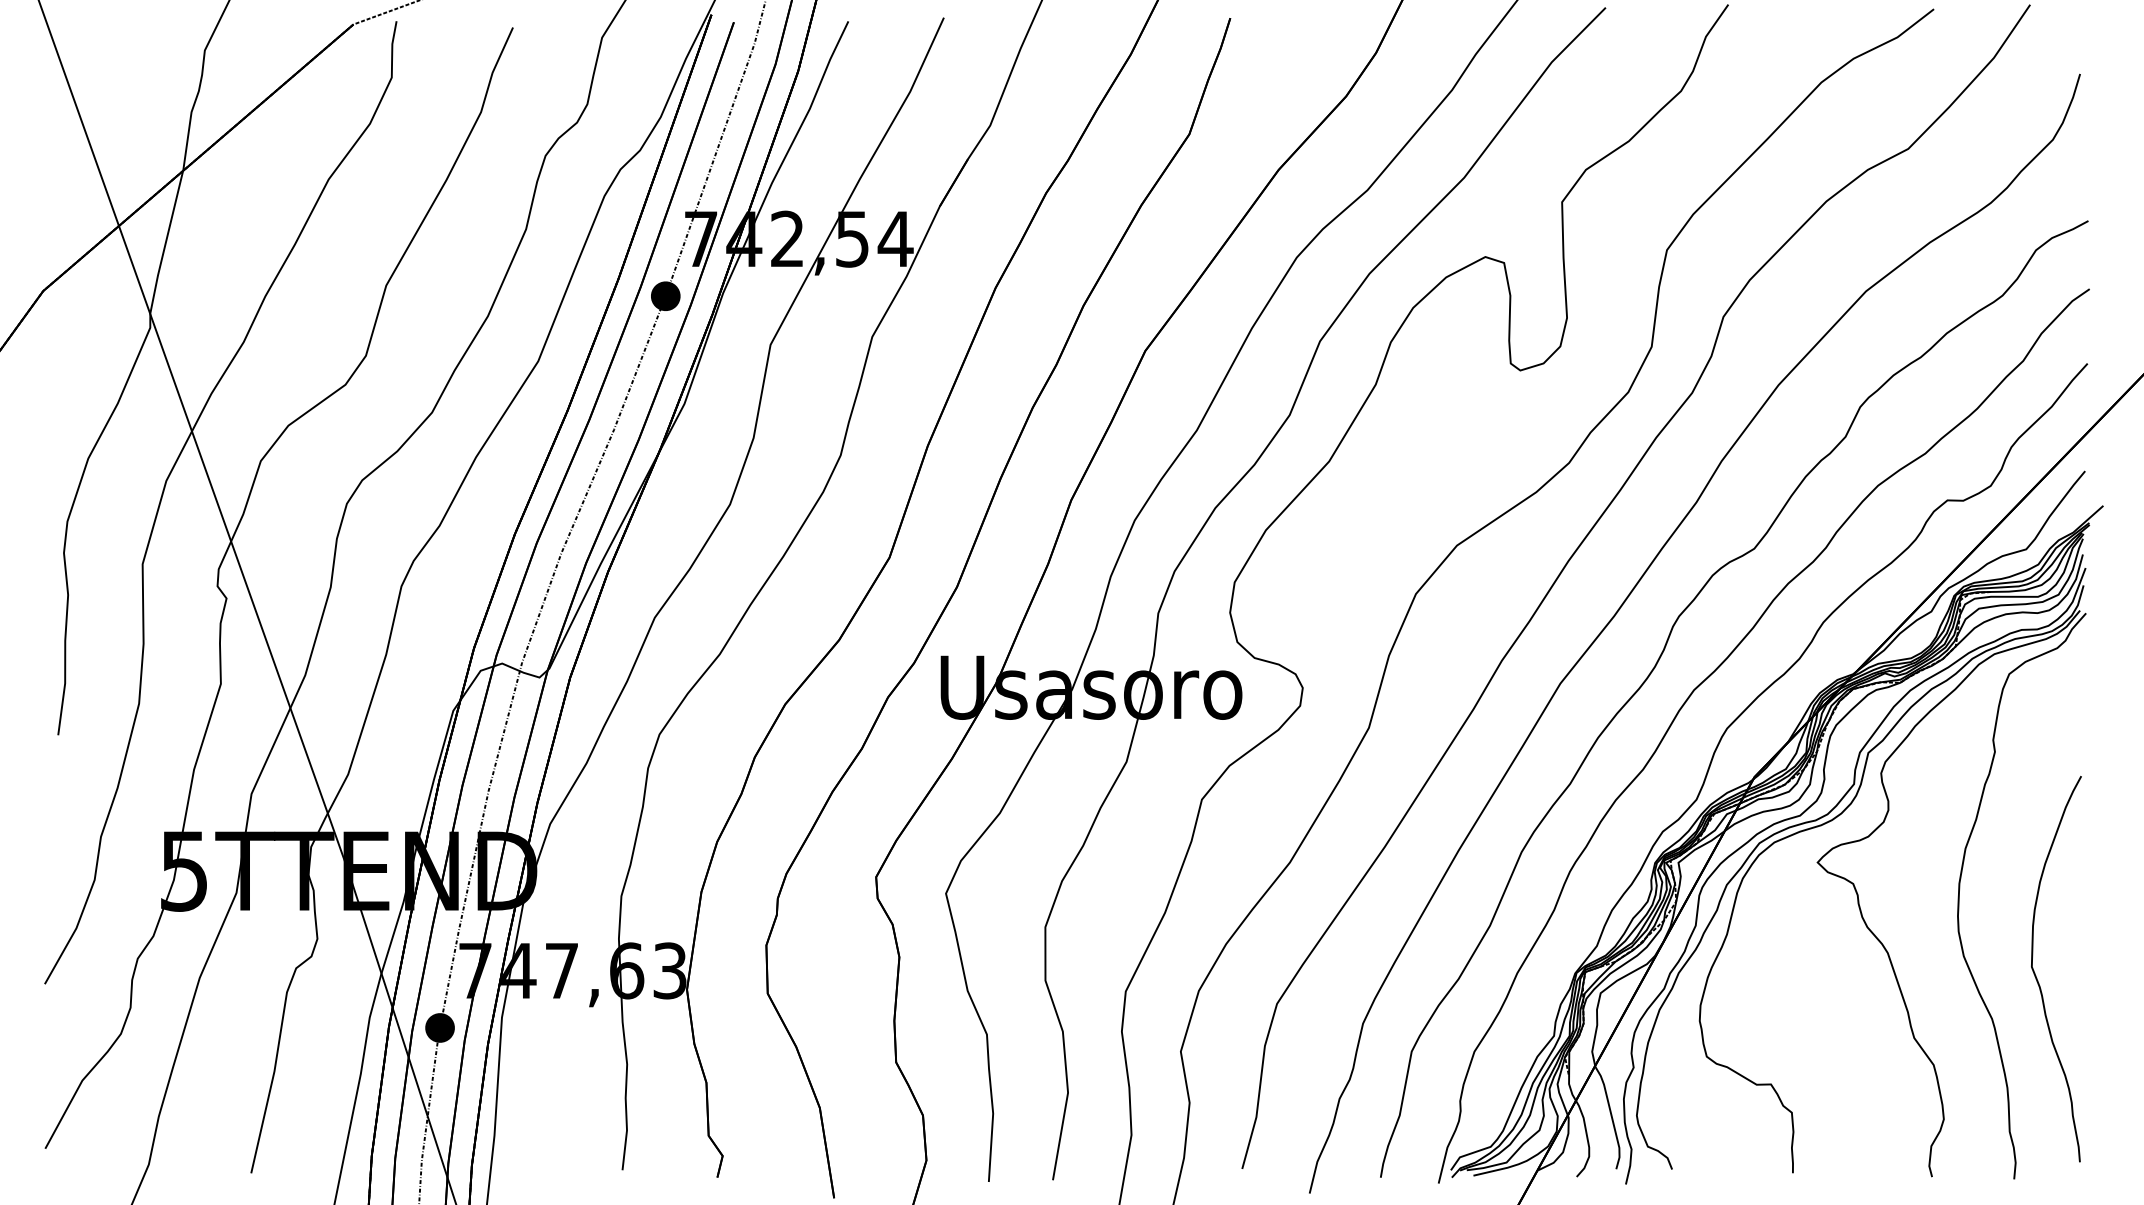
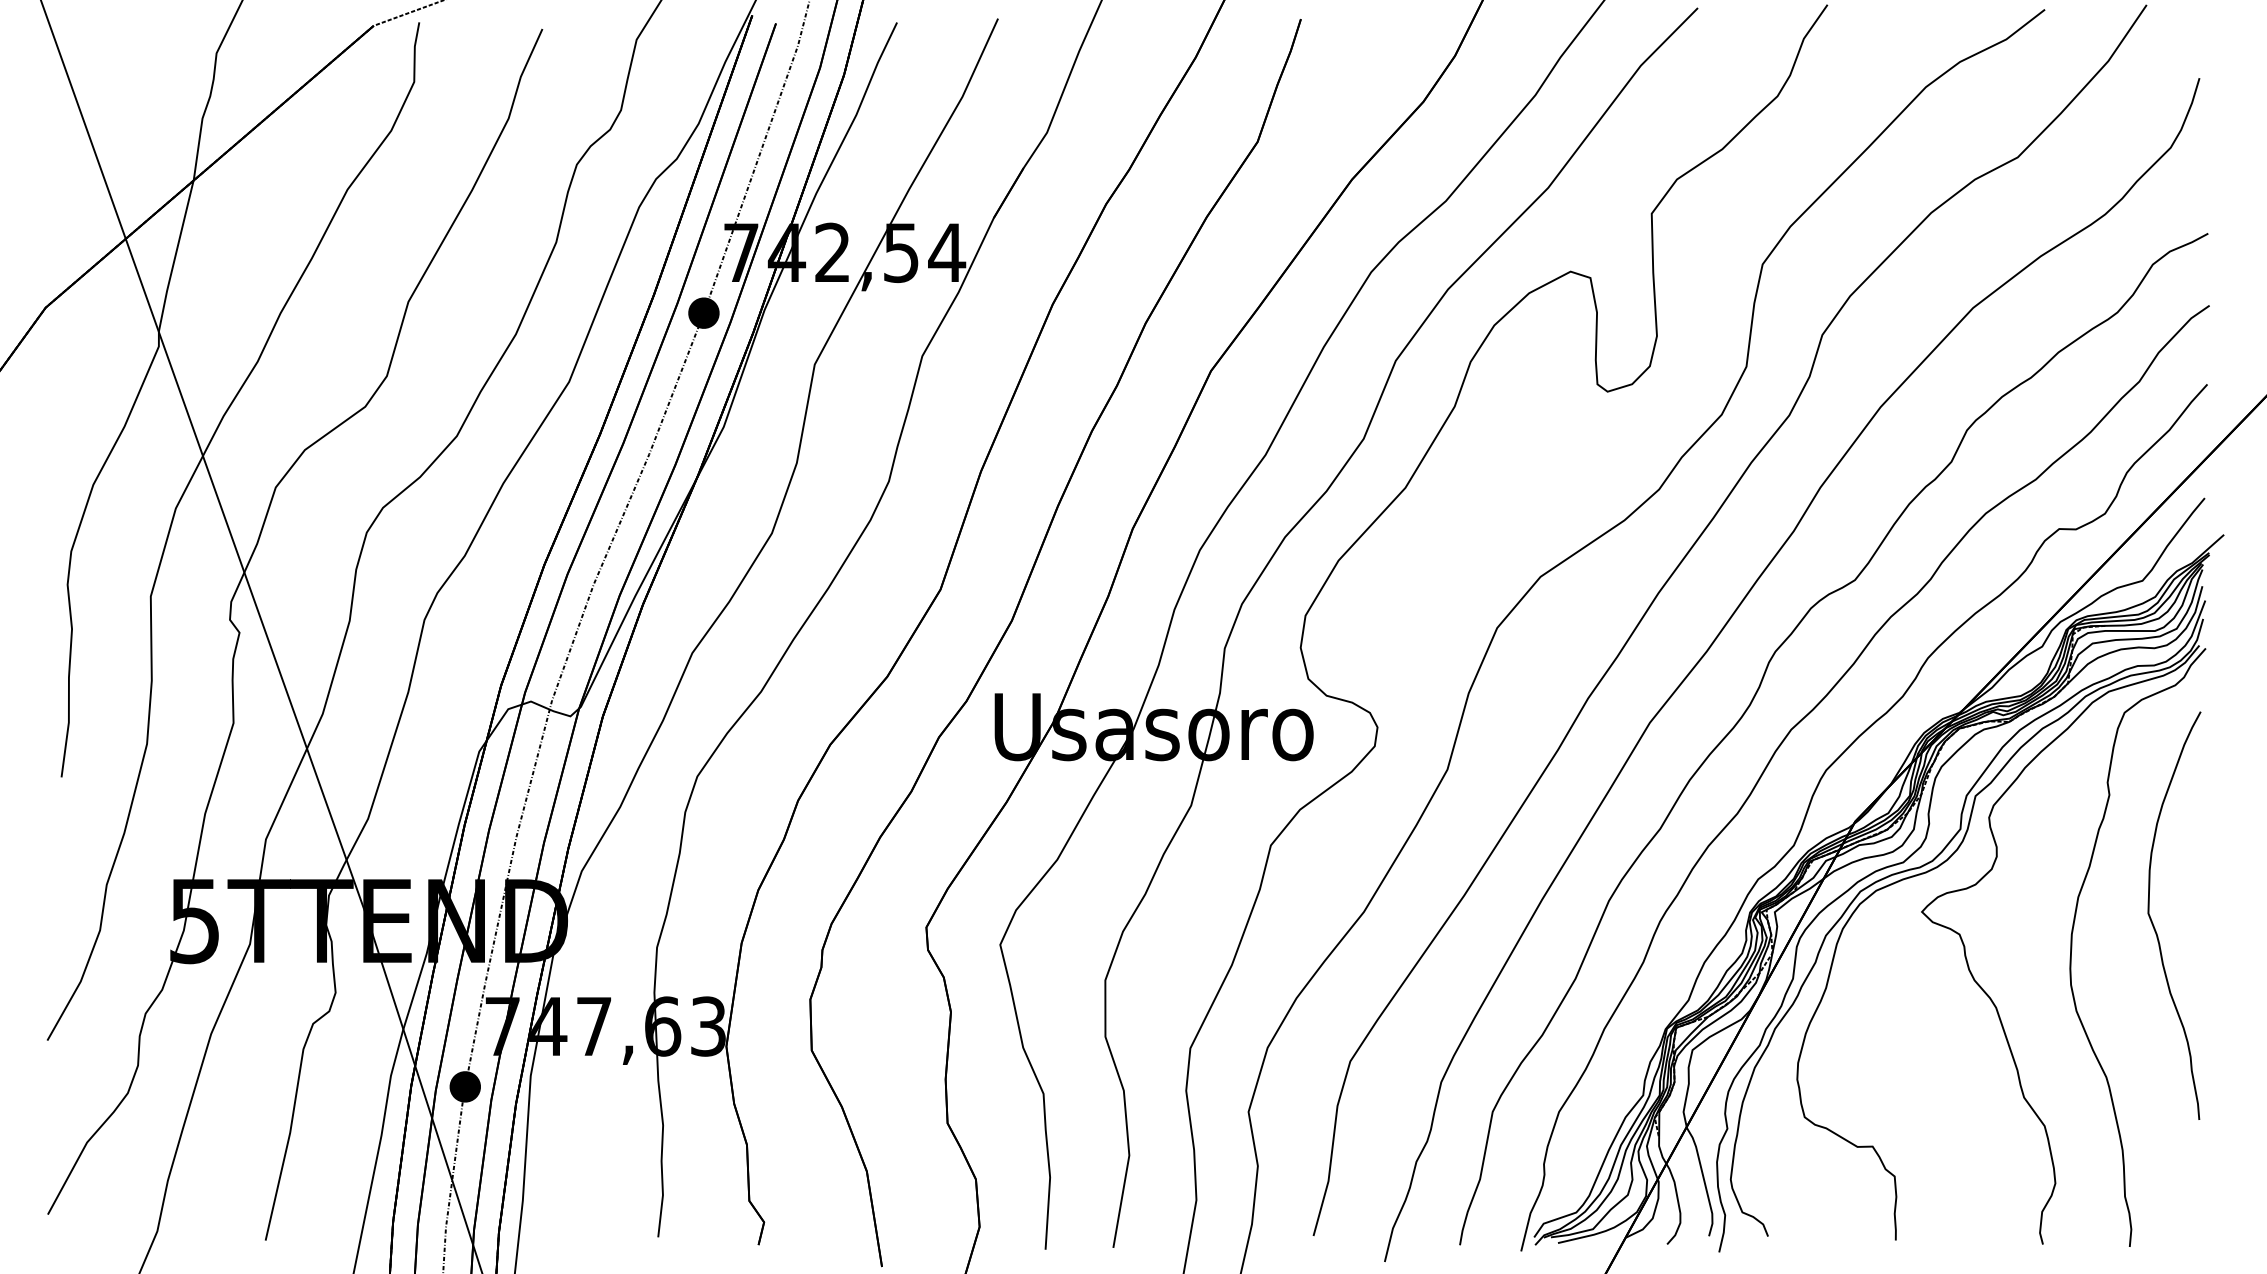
part: (2036, 975) -> (2153, 922), moved

